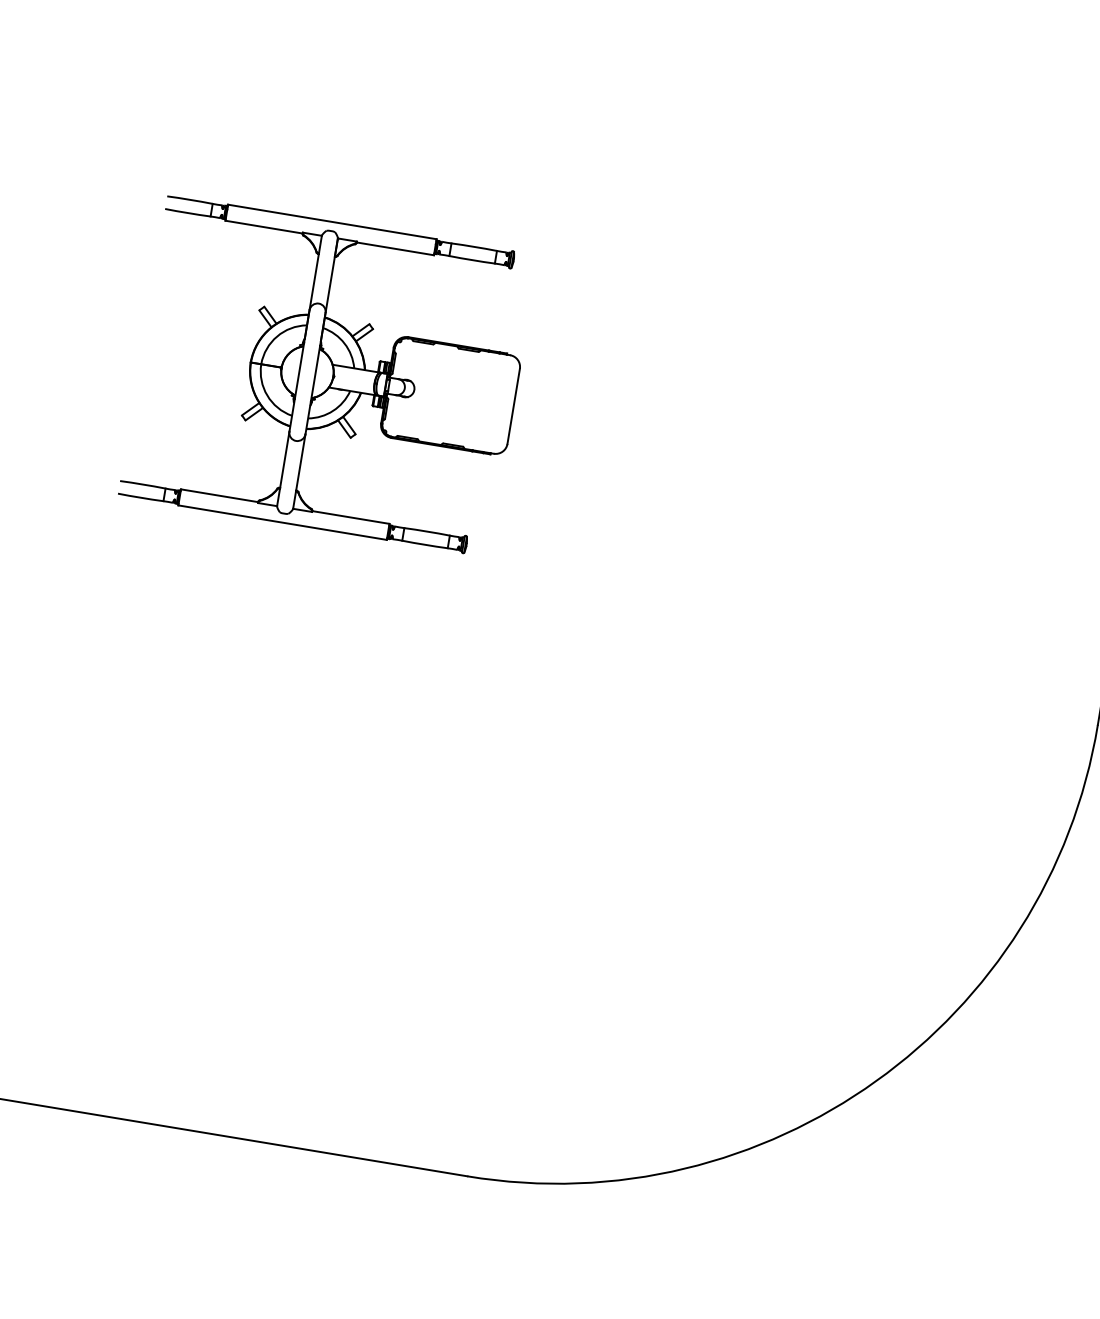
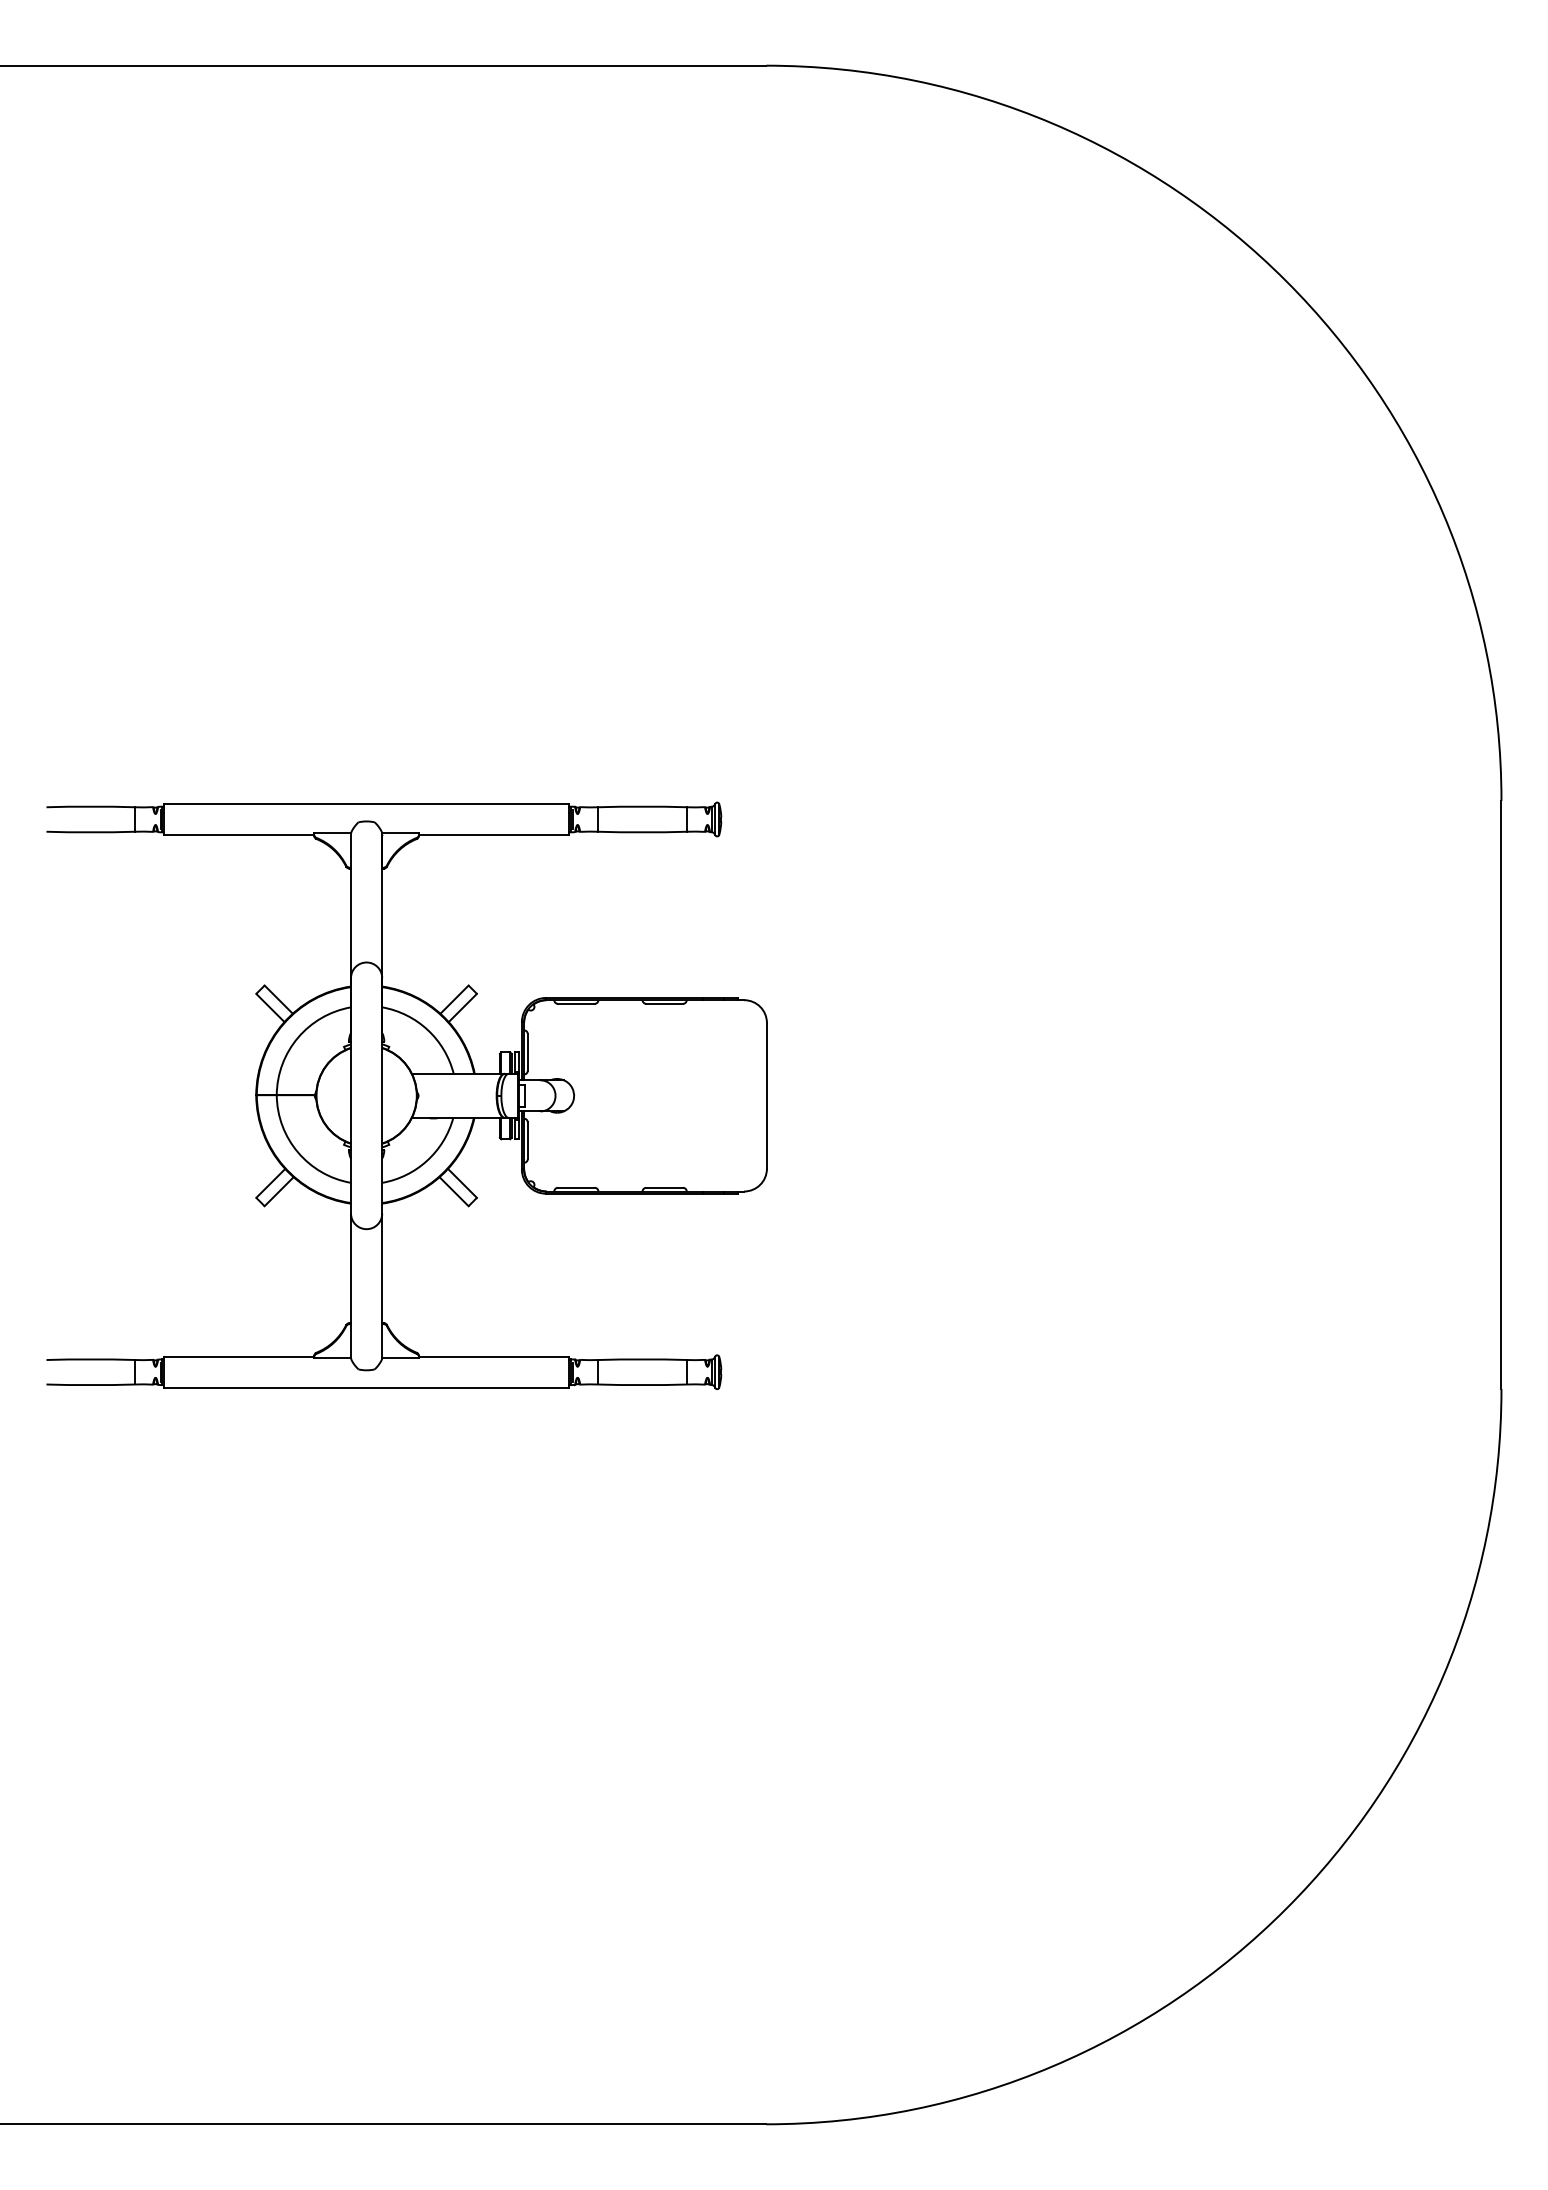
part: (327, 375) -> (406, 1095), size x1.43

